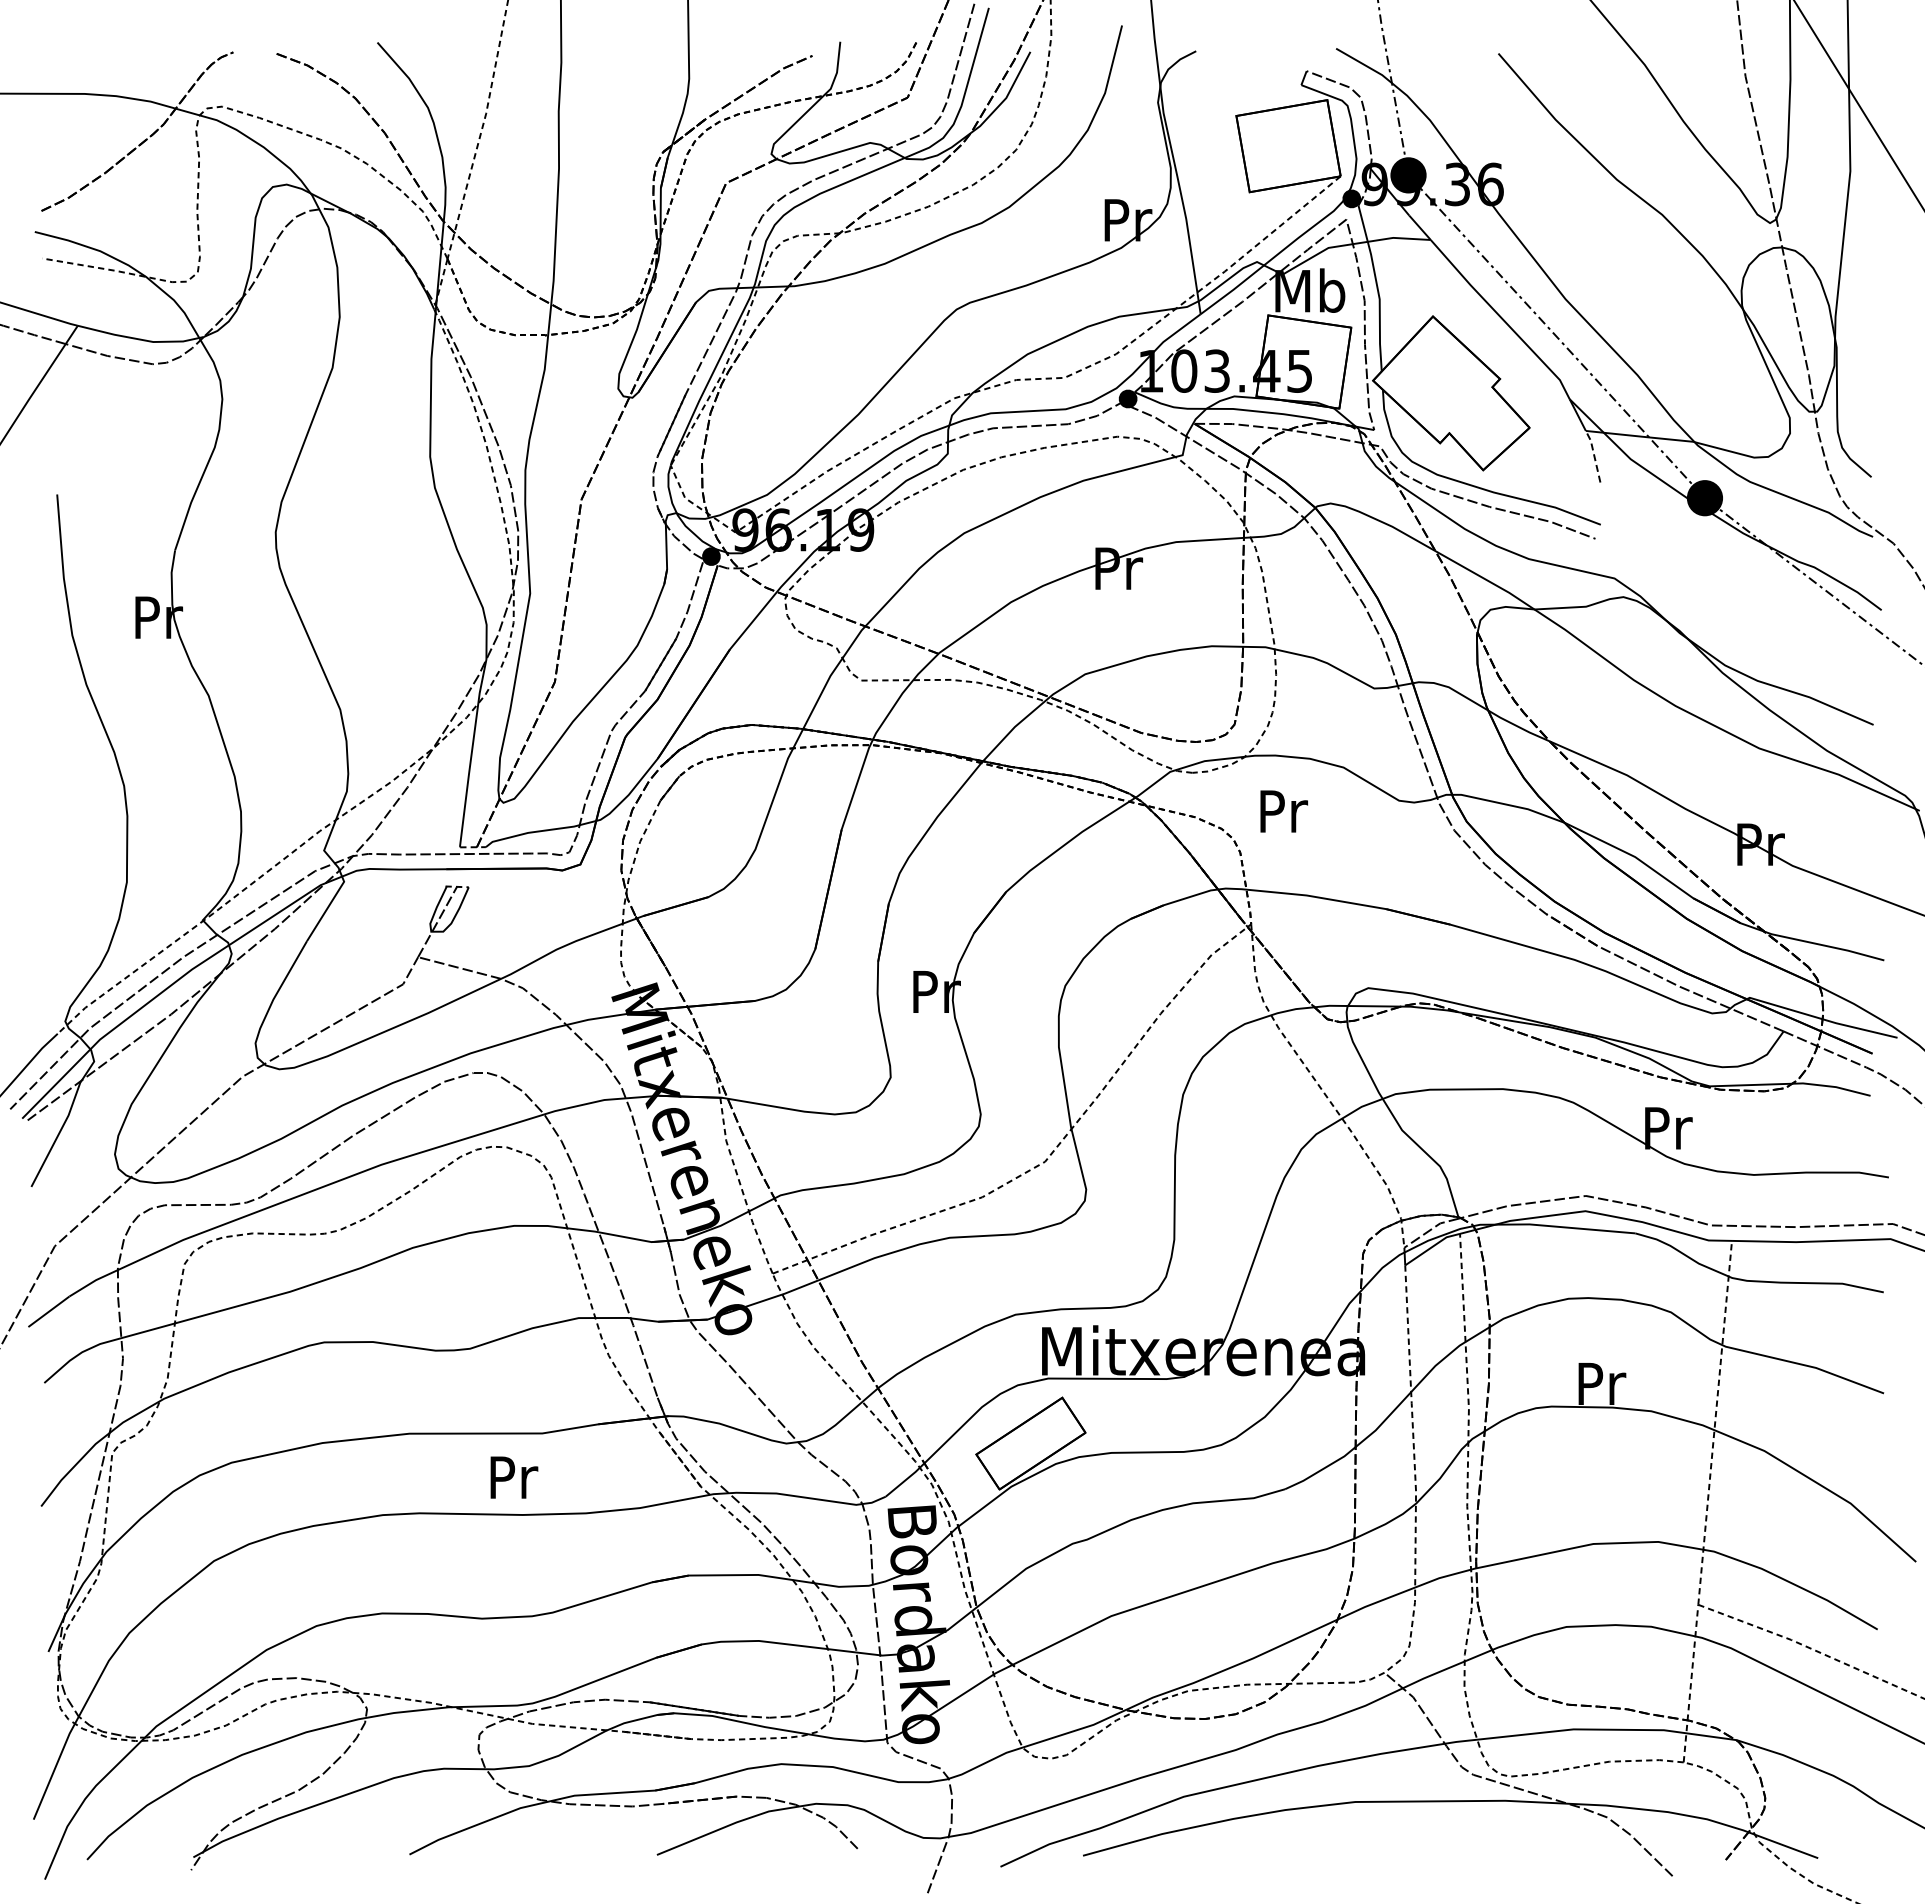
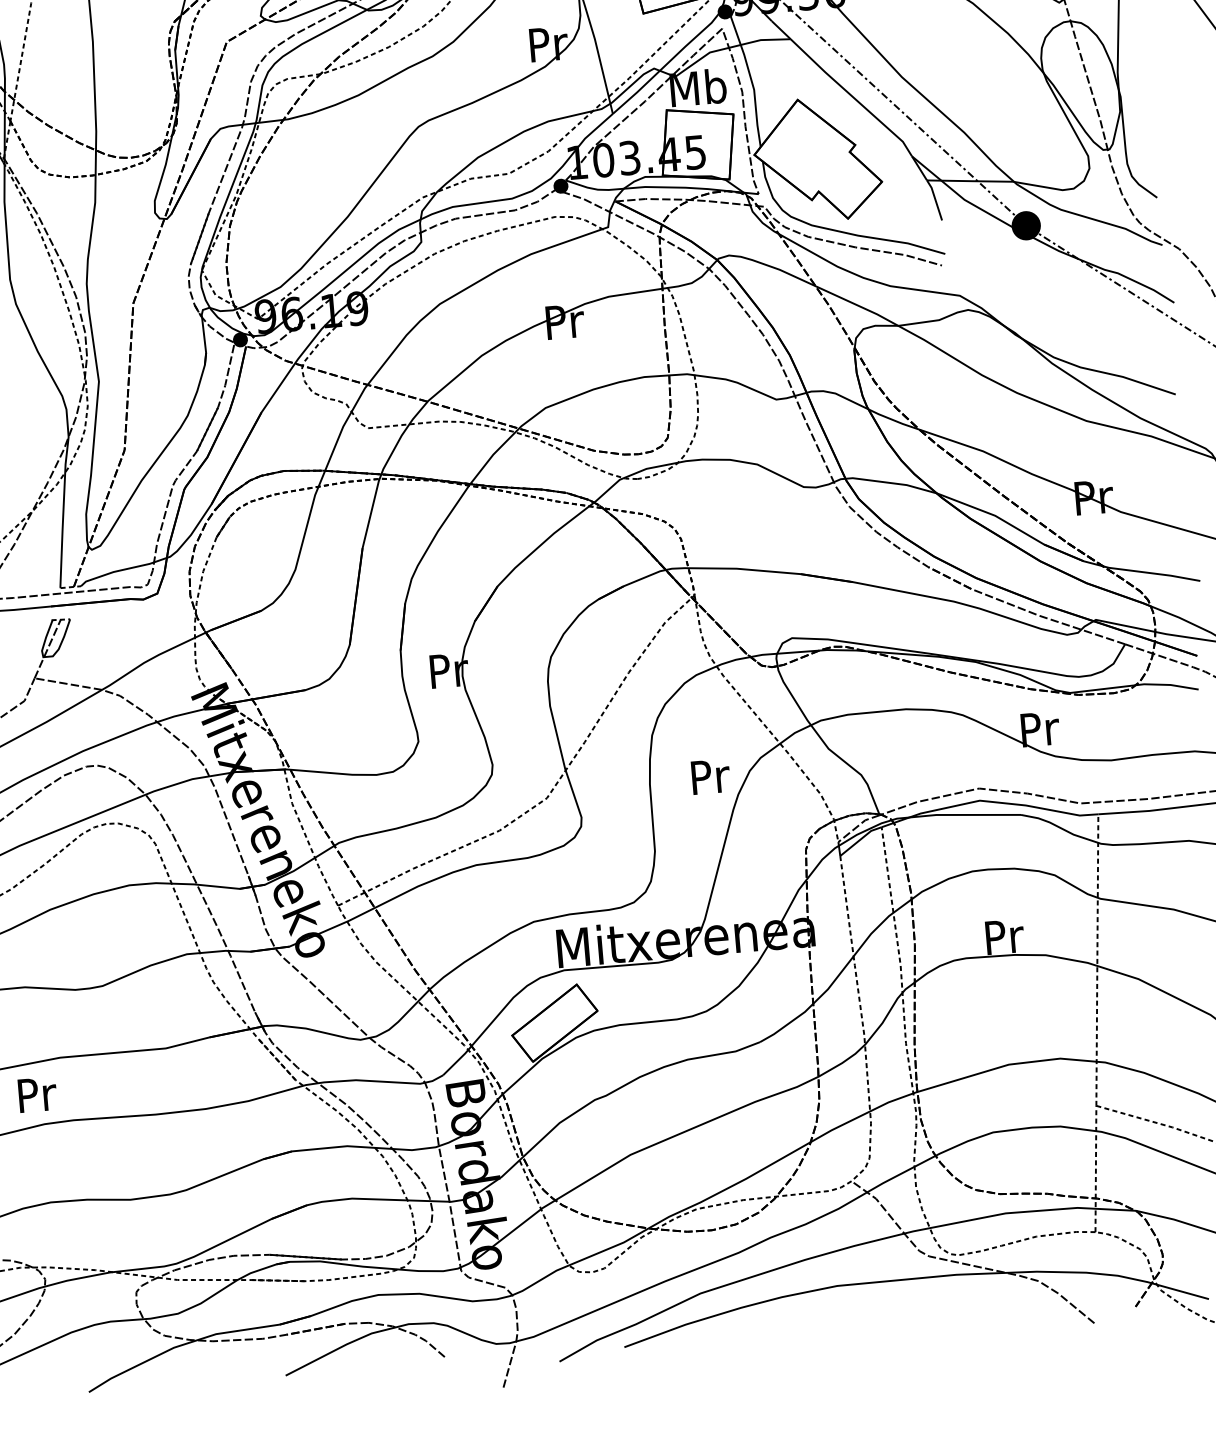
line: (1594, 455) -> (935, 199), dashed -> solid
text: (1283, 811) -> (710, 776), moved
text: (514, 1477) -> (37, 1094), moved

